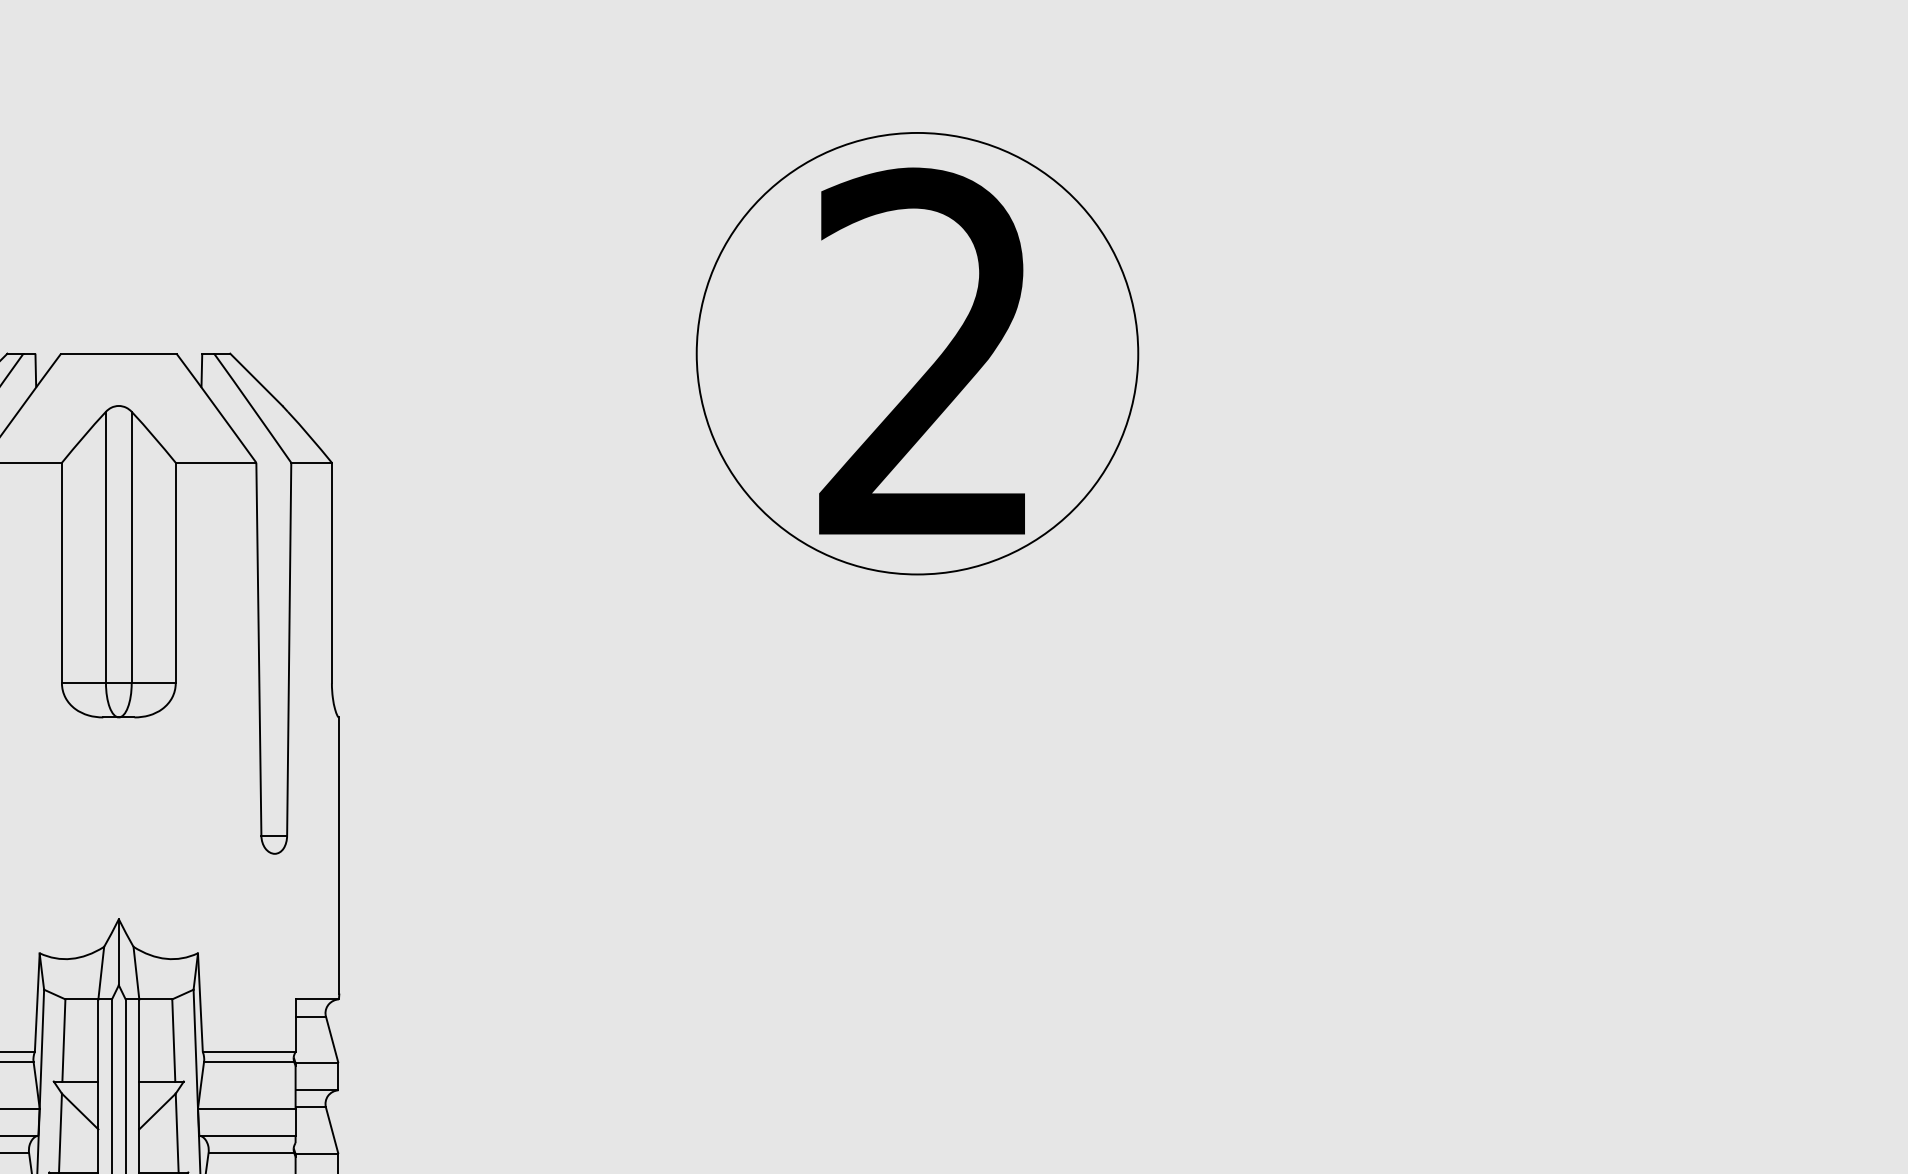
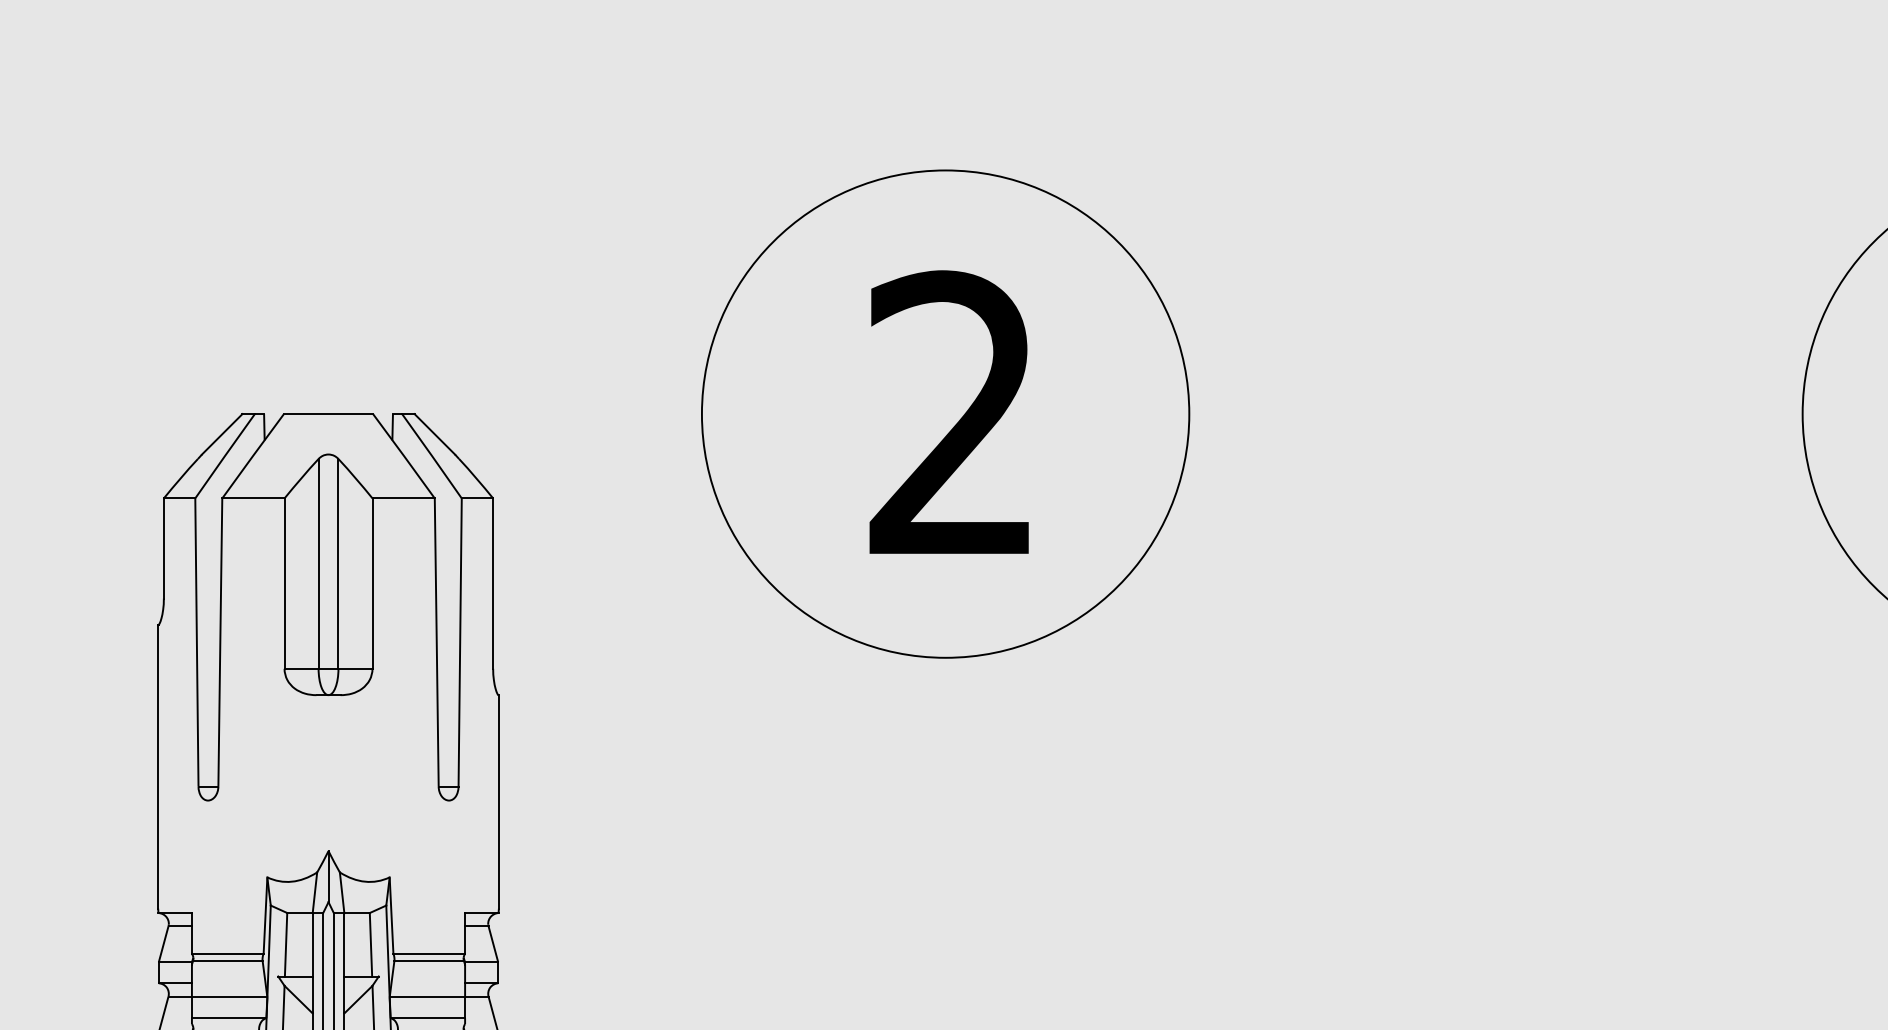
circle: (917, 352) -> (945, 413), size x1.43

